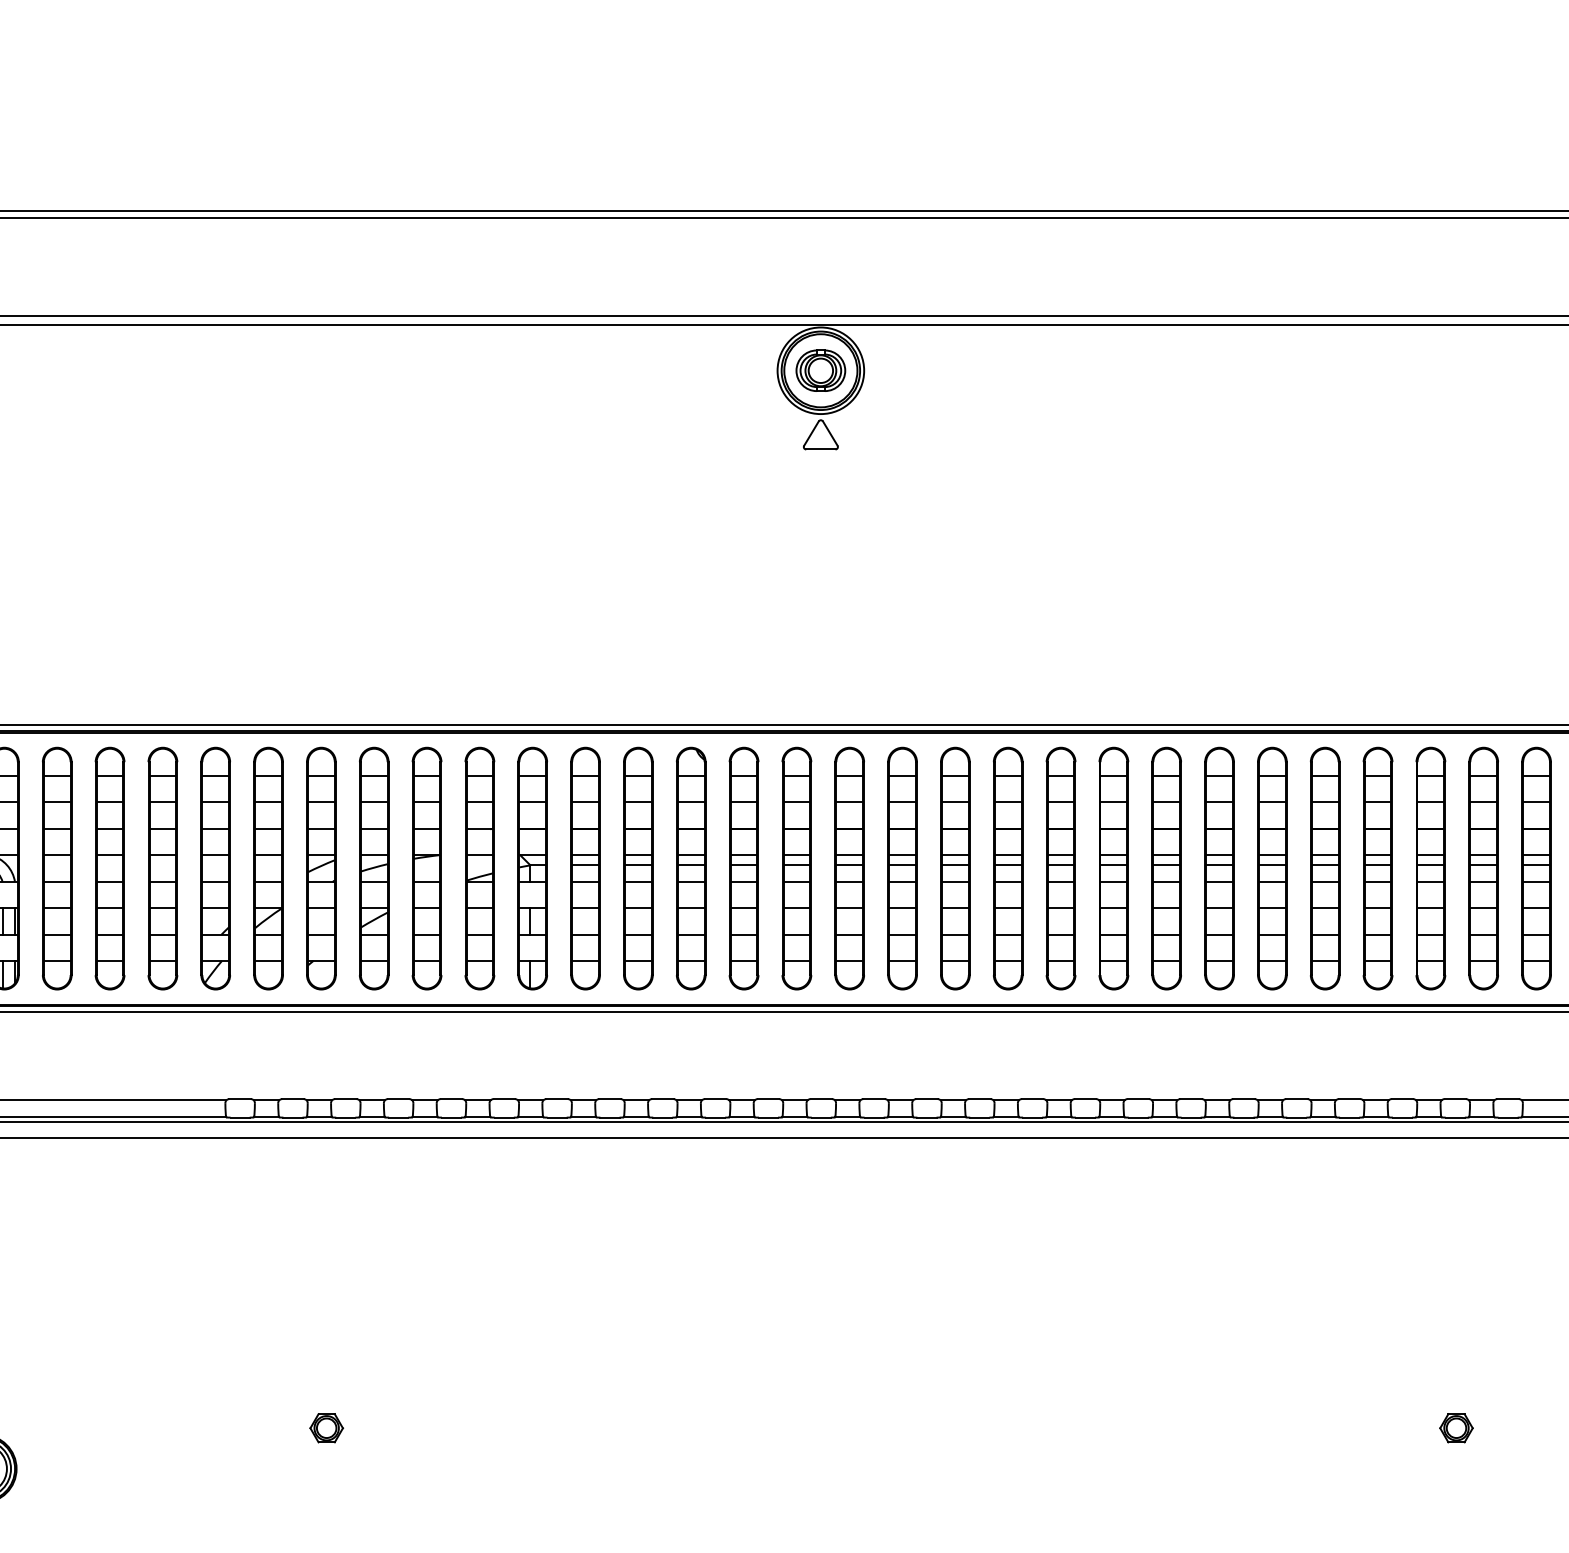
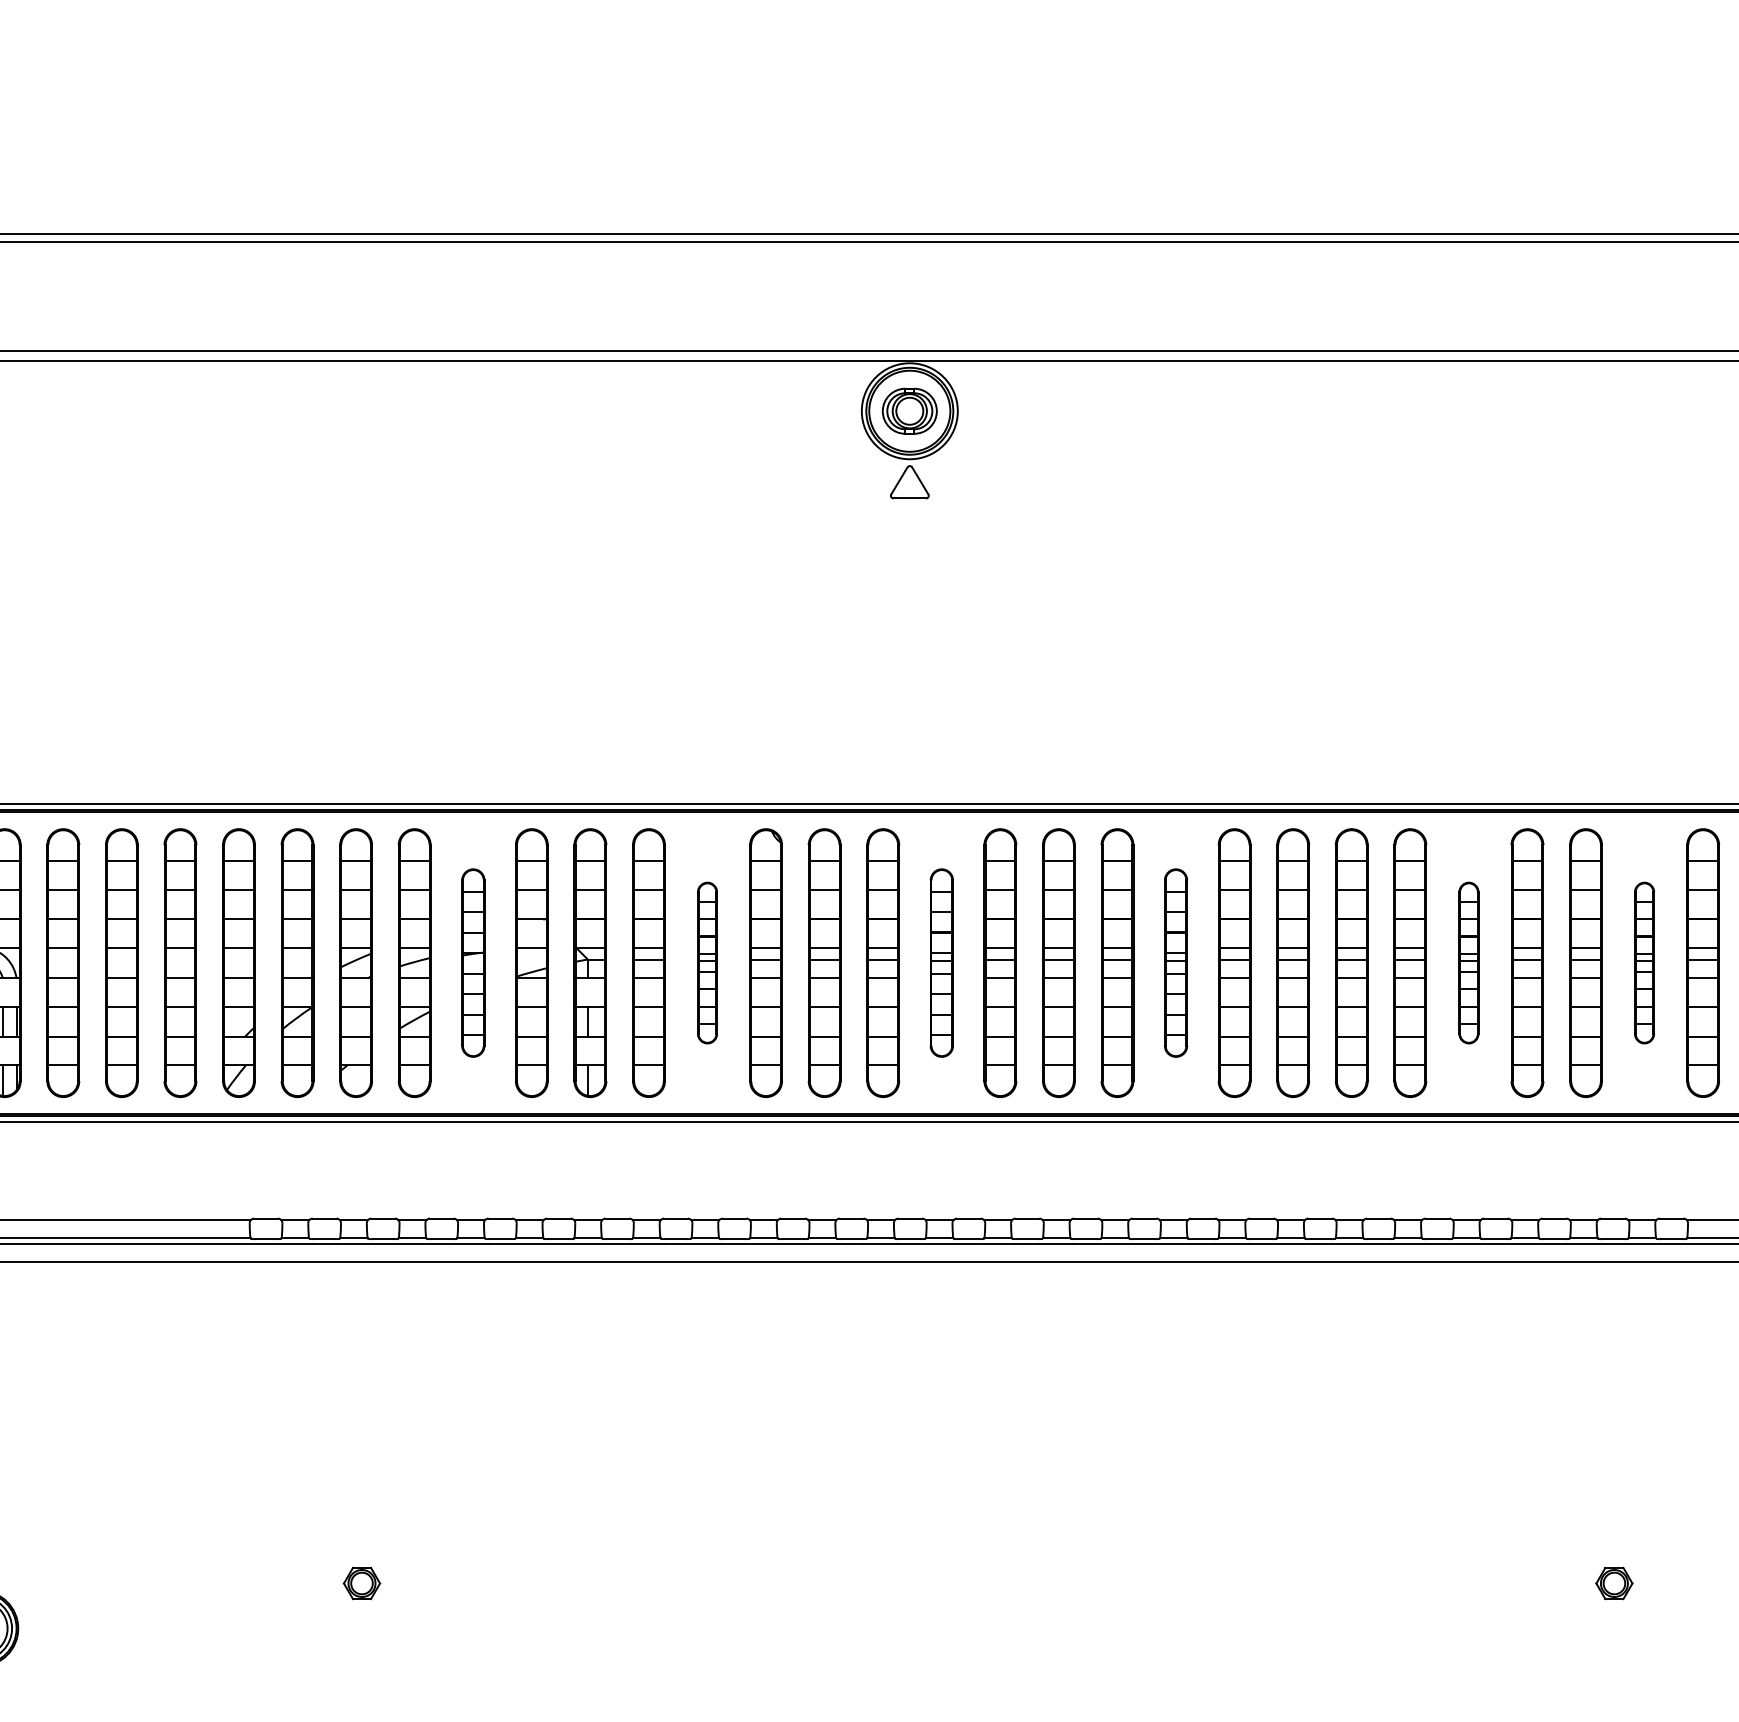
part: (427, 868) -> (473, 962), size x0.7
part: (638, 868) -> (707, 962), size x0.6
part: (849, 868) -> (941, 962), size x0.7
part: (1060, 868) -> (1175, 962), size x0.7
part: (1324, 868) -> (1468, 962), size x0.6
part: (1483, 868) -> (1644, 962), size x0.6

